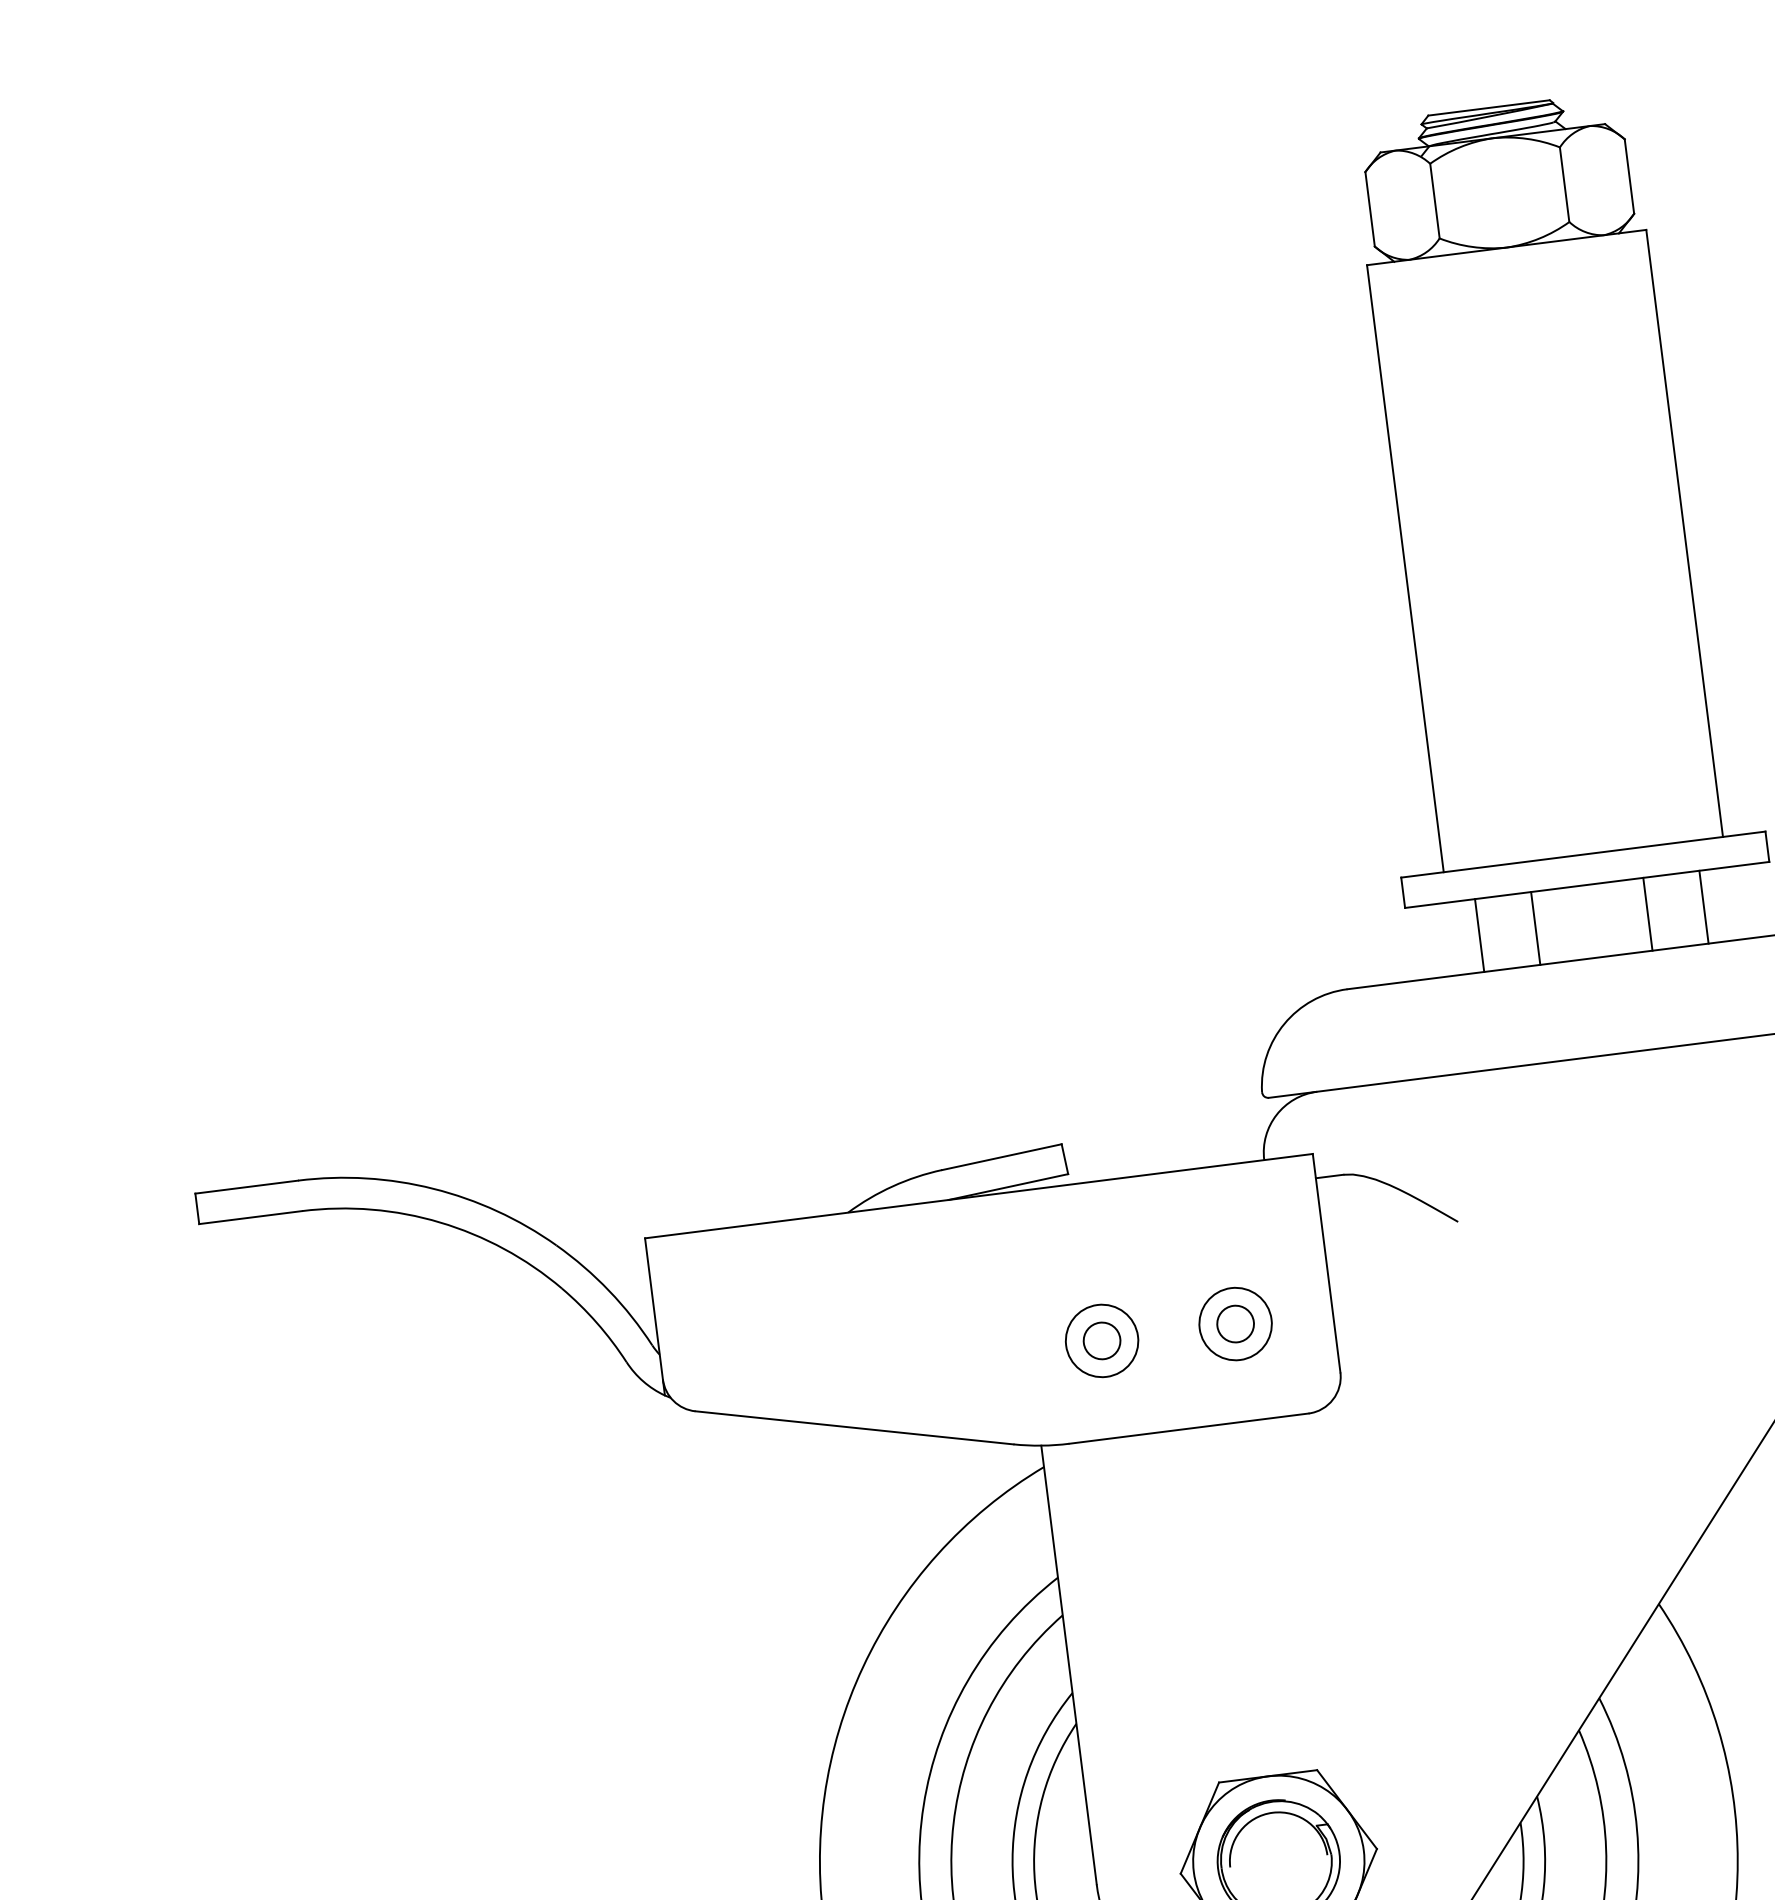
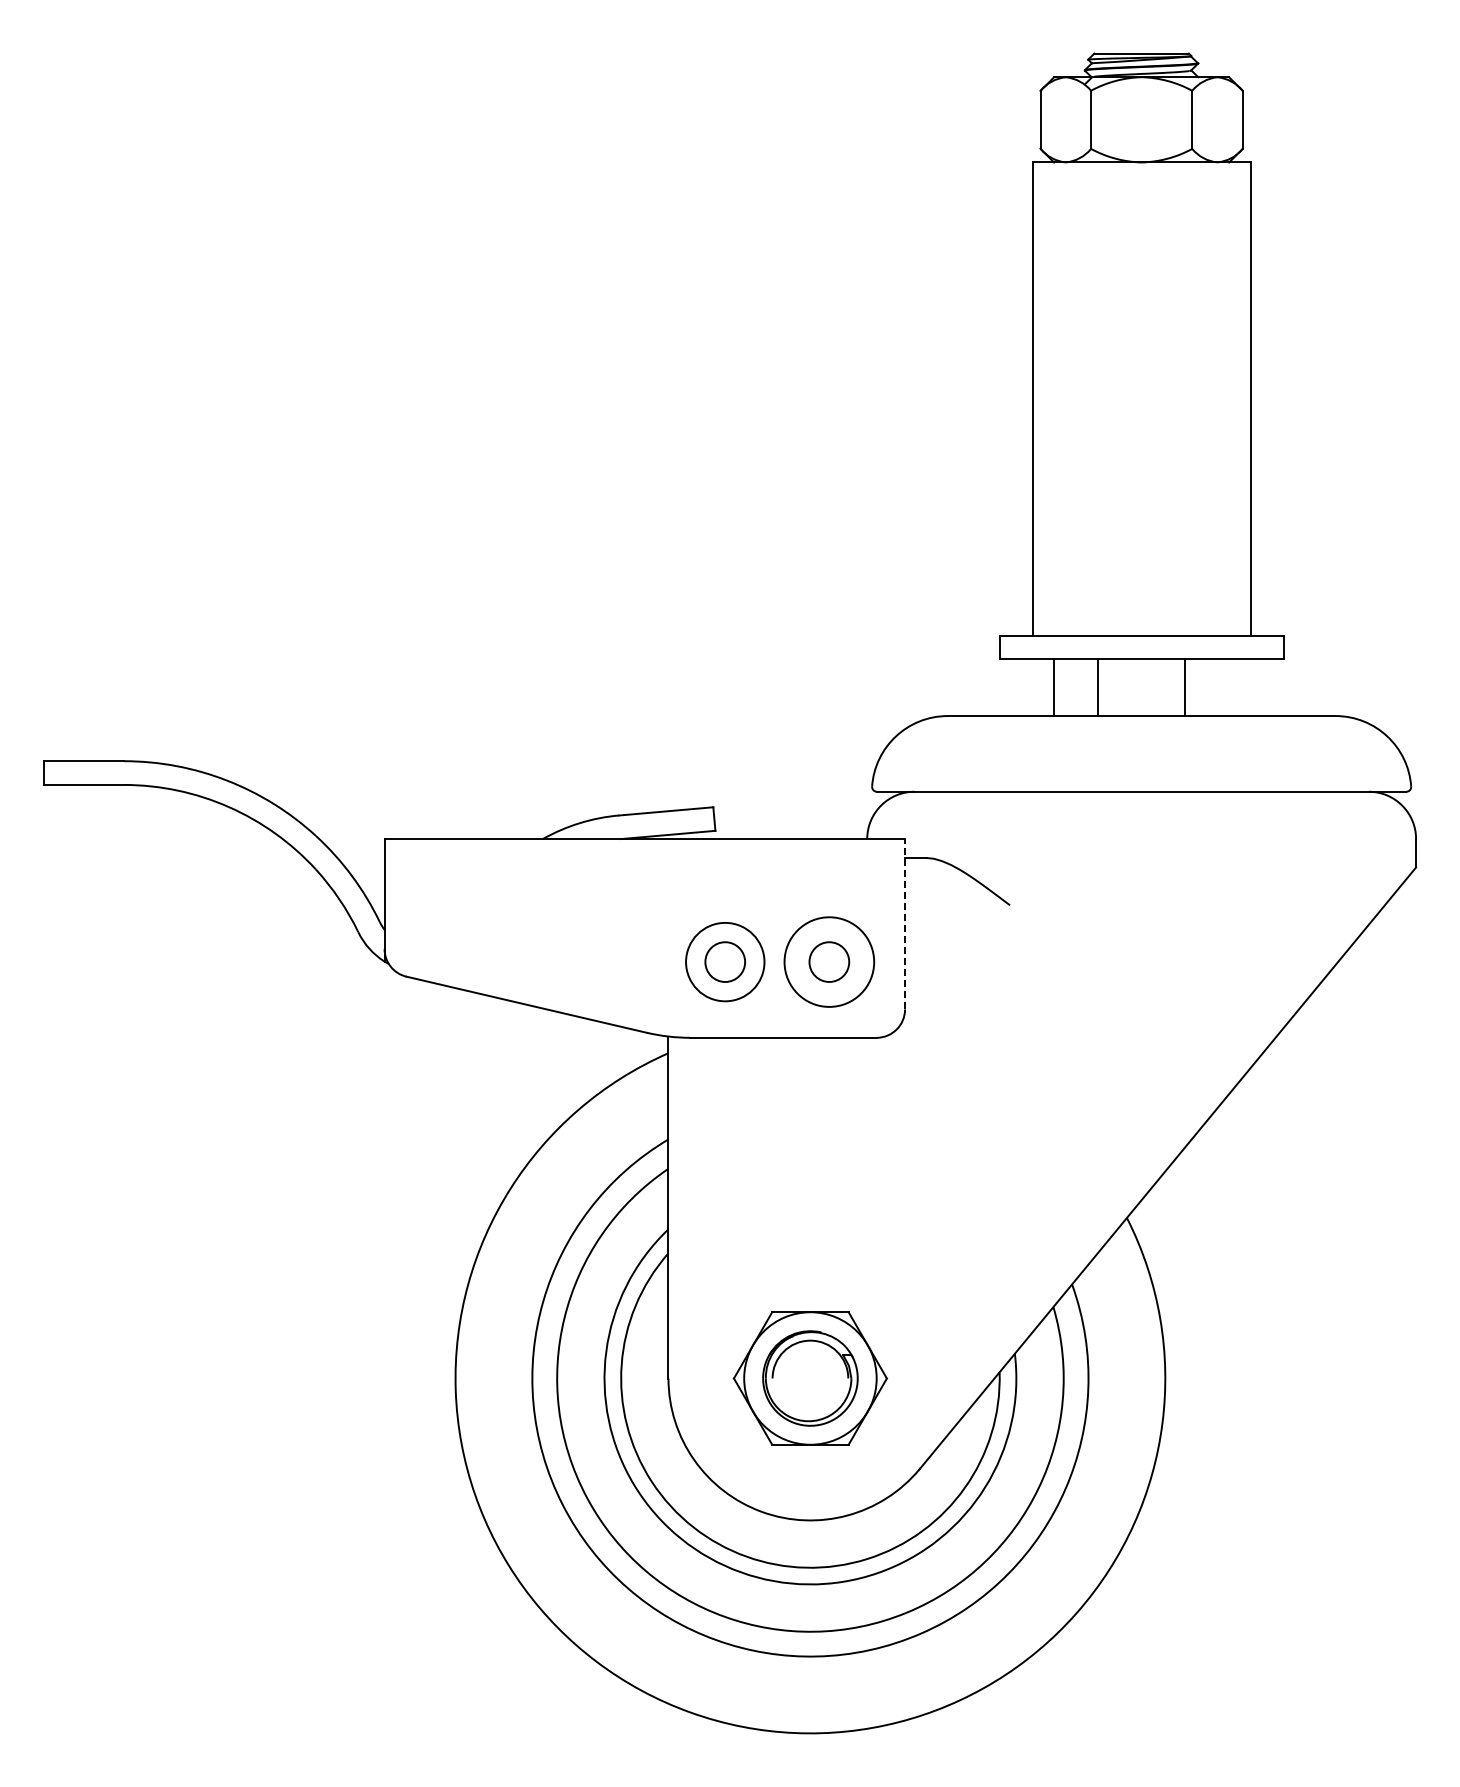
line: (1704, 906) -> (1229, 687), removed
line: (1327, 1262) -> (905, 923), solid -> dashed
circle: (1235, 1323) -> (829, 961), size x1.4
circle: (1235, 1324) -> (829, 962), size x1.6
circle: (1102, 1340) -> (725, 961), size x1.4
circle: (1102, 1341) -> (725, 962), size x1.4

